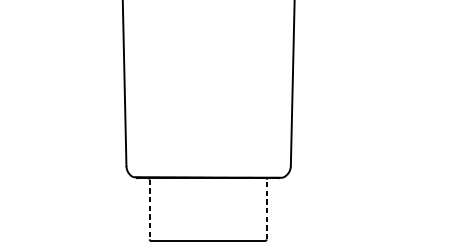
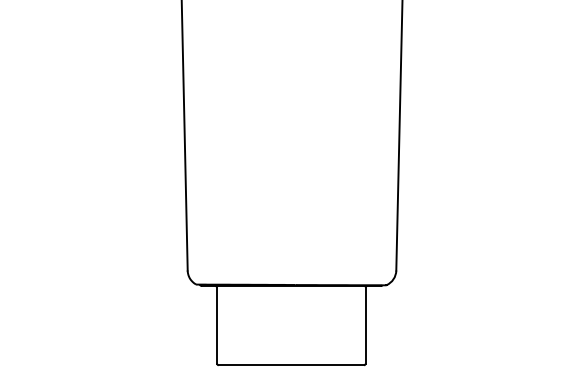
line: (149, 209) -> (217, 325), dashed -> solid
line: (266, 209) -> (365, 325), dashed -> solid

